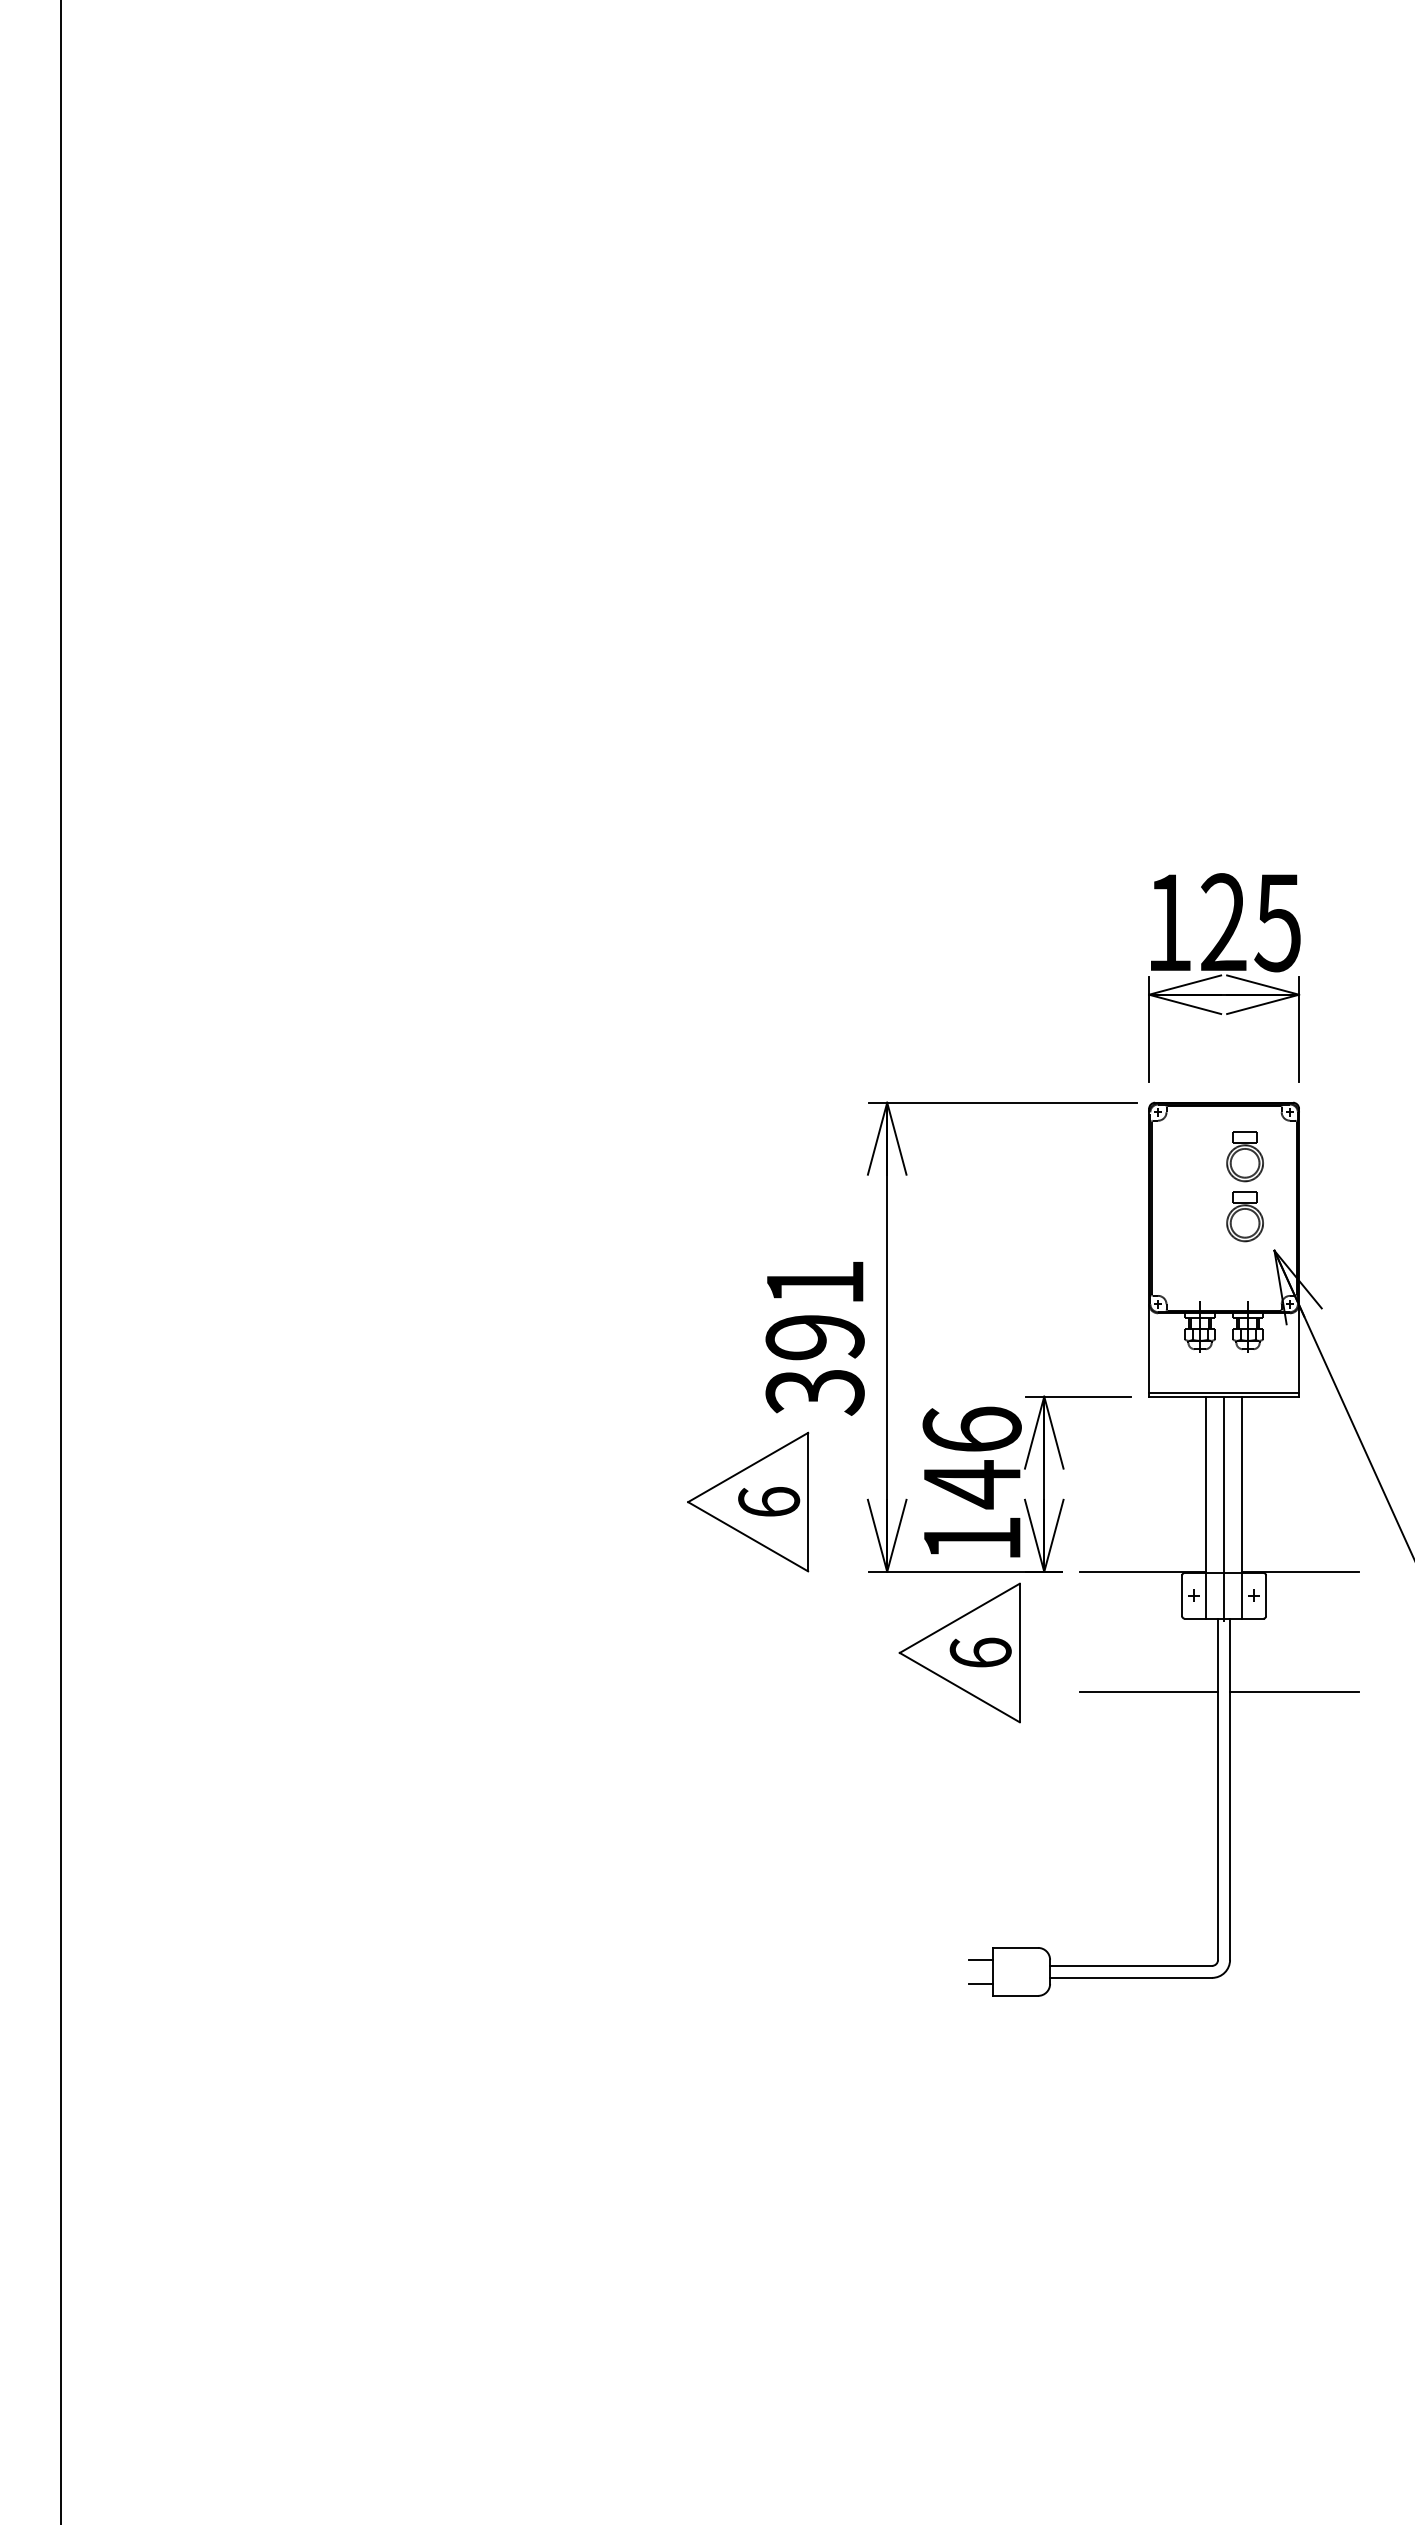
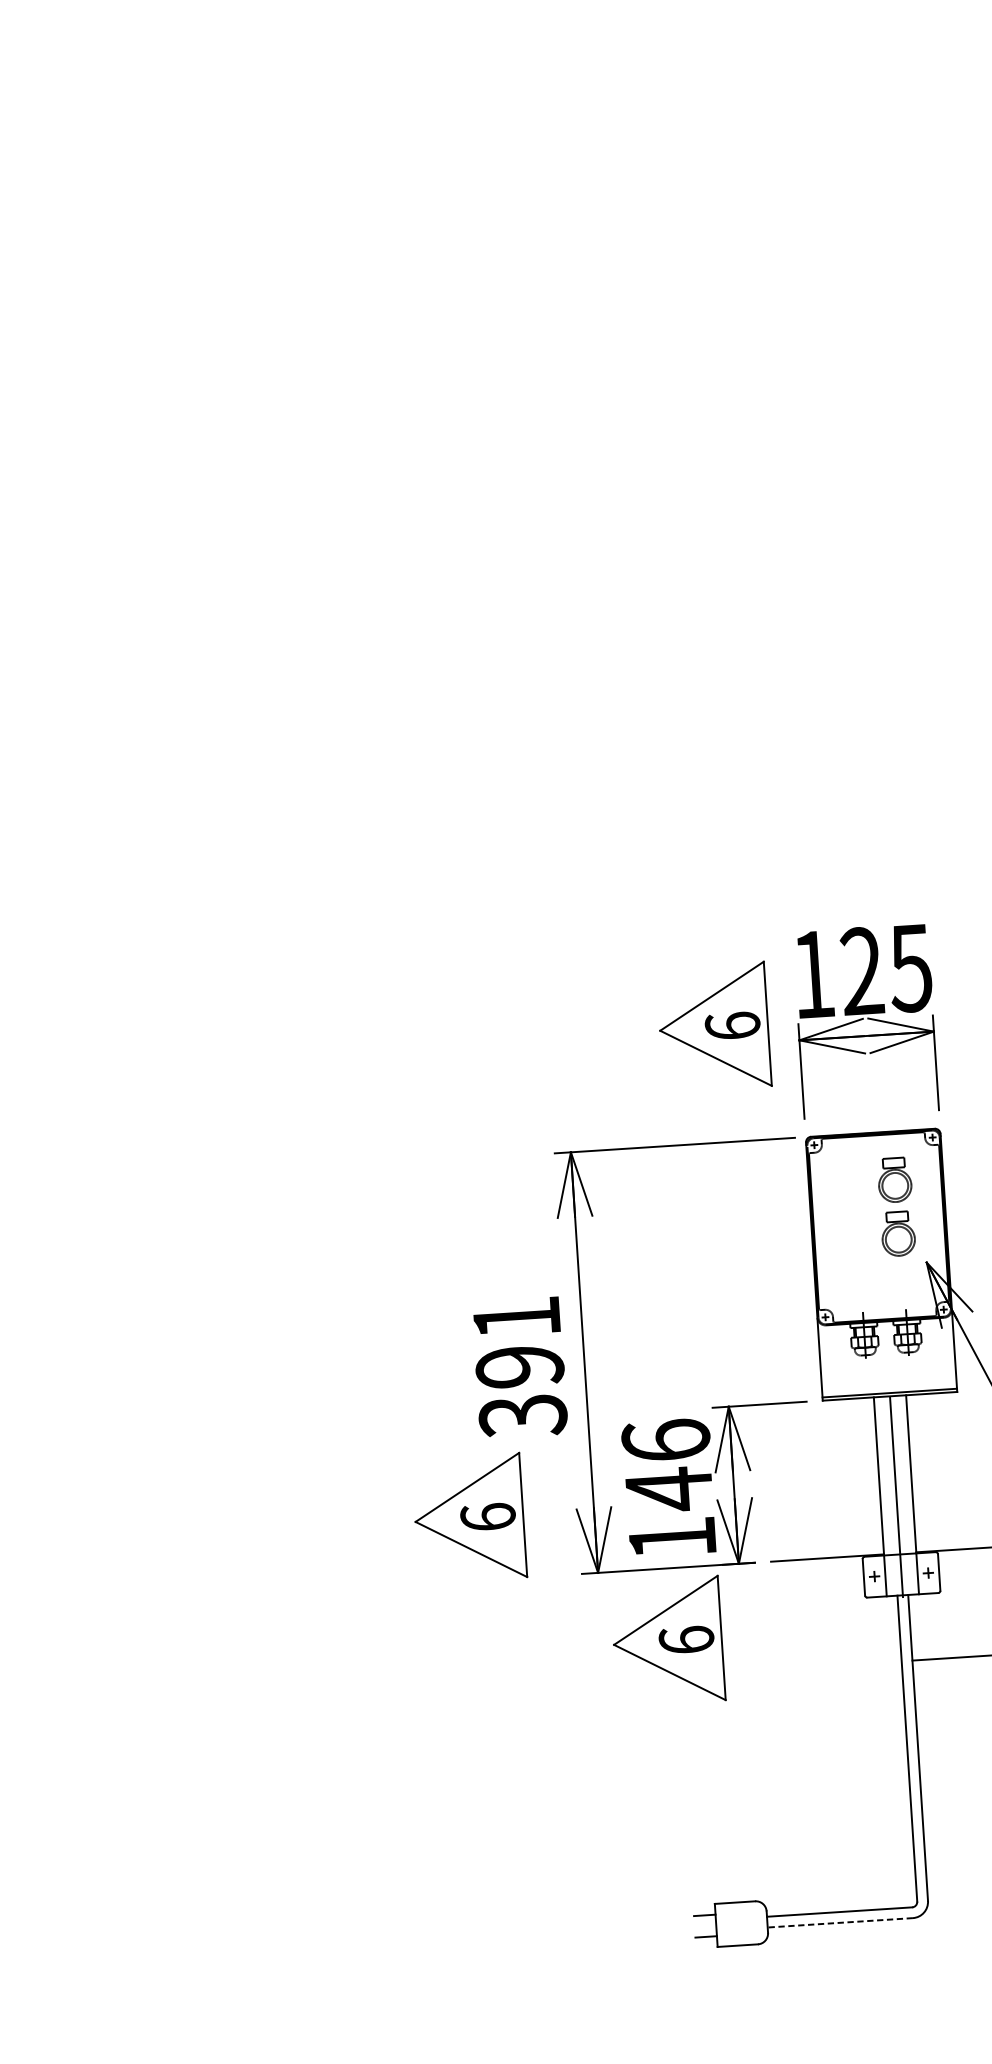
part: (1055, 973) -> (714, 1026), added
line: (1149, 1691) -> (840, 1664), removed
line: (1131, 1977) -> (840, 1922), solid -> dashed

